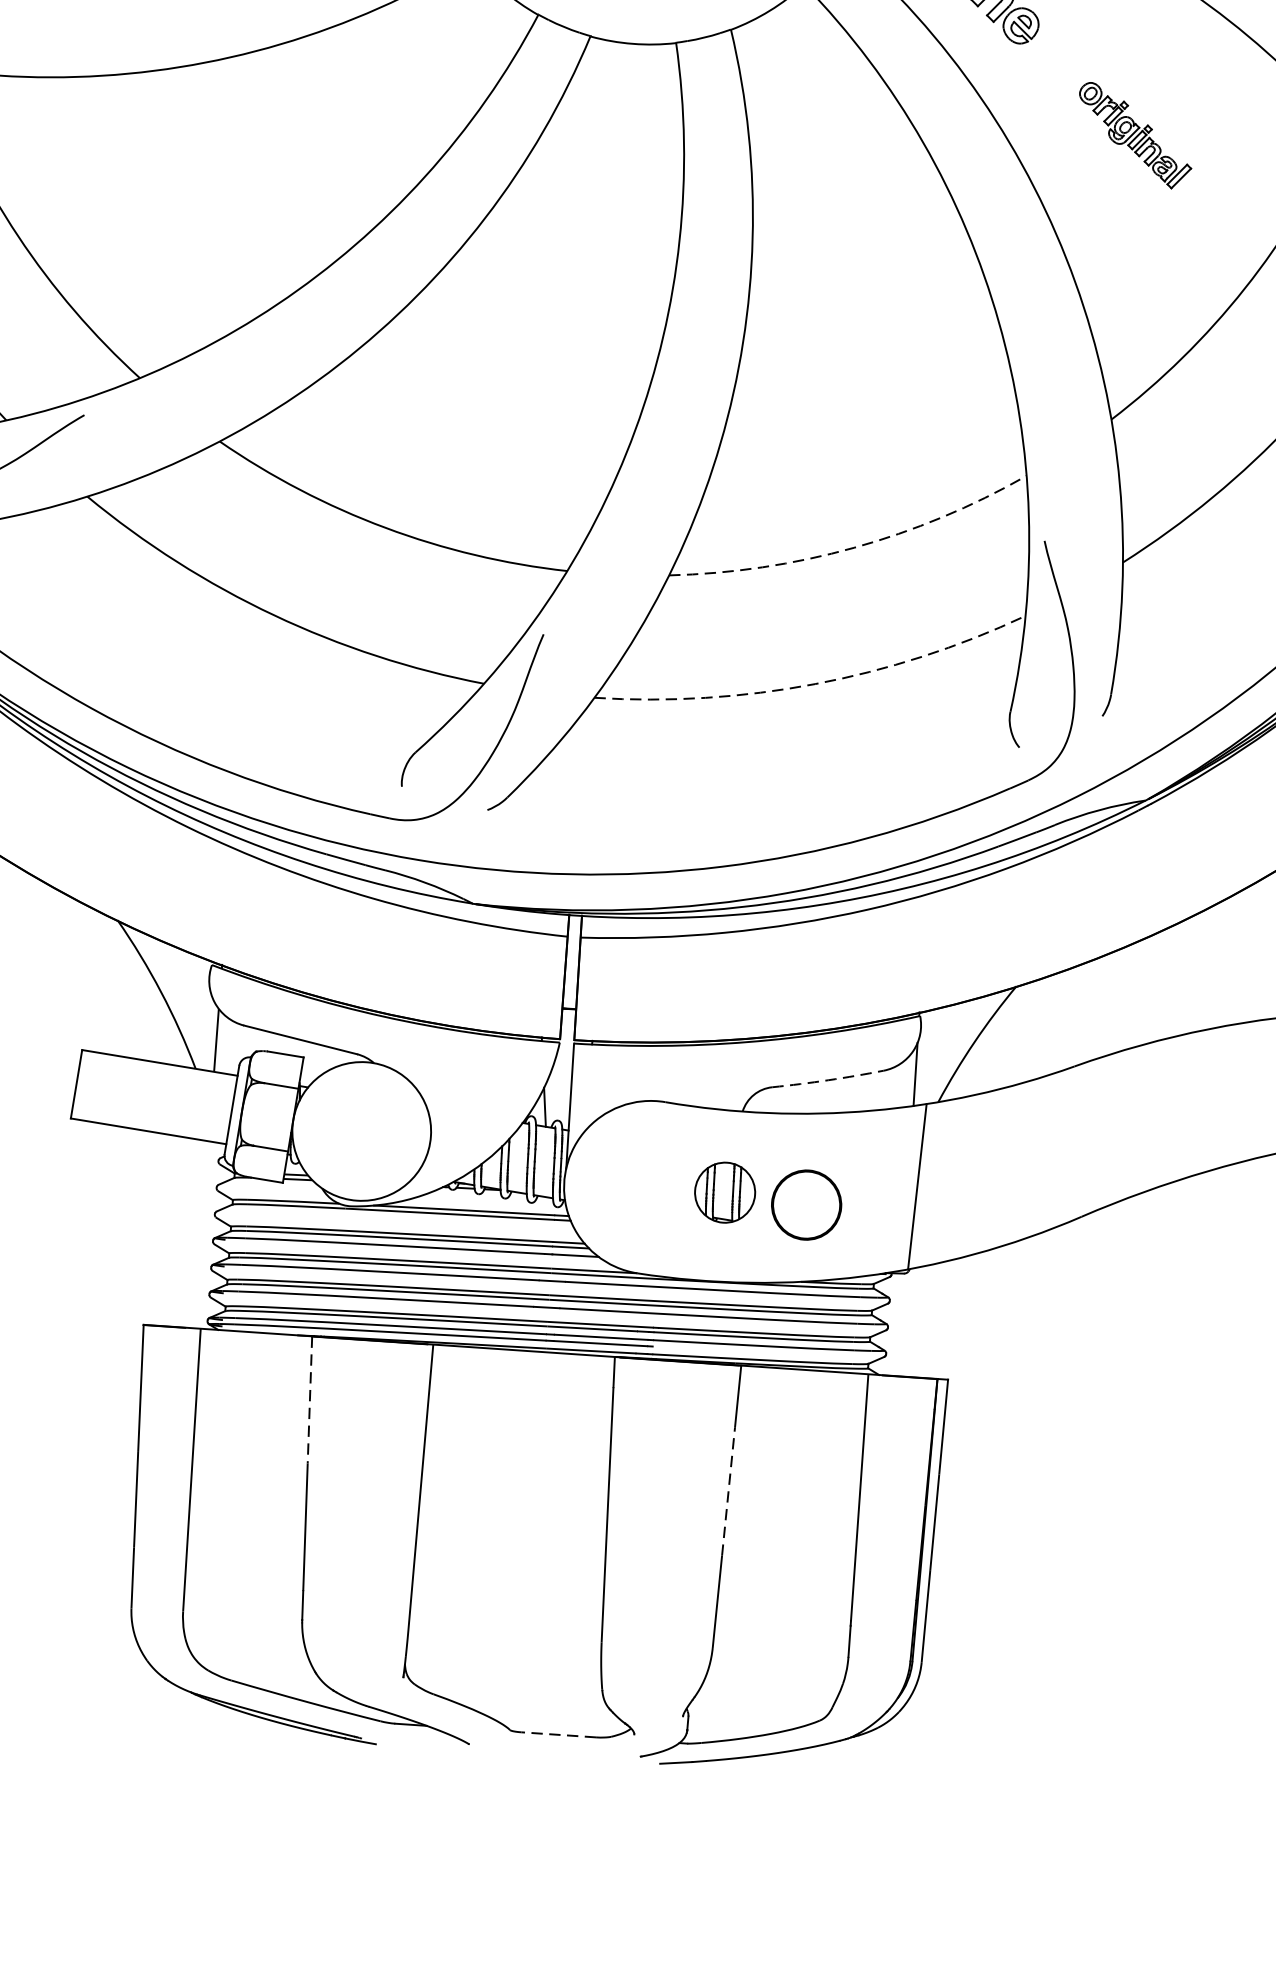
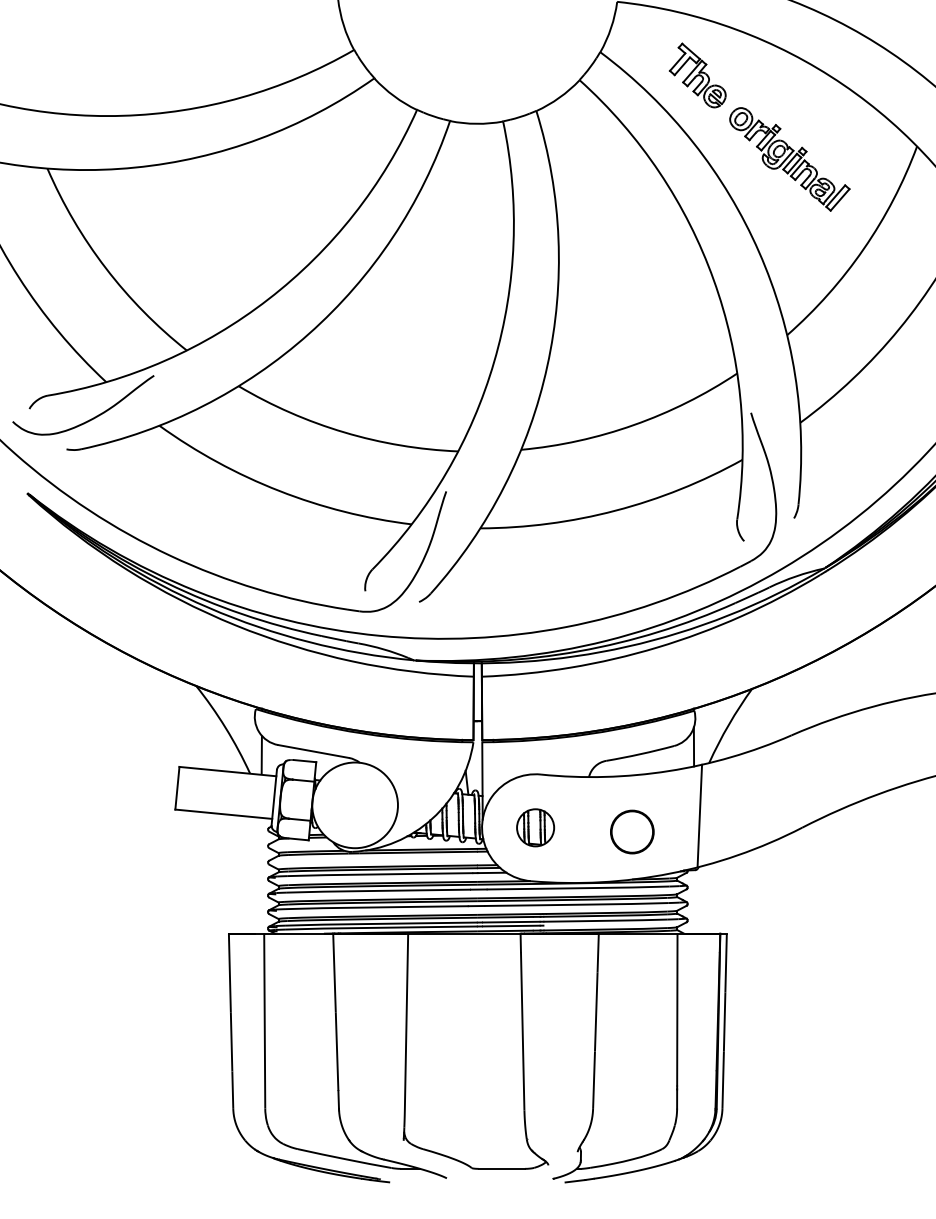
part: (1134, 135) -> (789, 159), size x1.67
arc: (853, 548) -> (633, 425), dashed -> solid
arc: (814, 683) -> (615, 510), dashed -> solid
arc: (828, 1080) -> (640, 754), dashed -> solid
part: (724, 1192) -> (535, 827), moved
line: (309, 1399) -> (334, 972), dashed -> solid
line: (728, 1492) -> (596, 1012), dashed -> solid
line: (558, 1734) -> (501, 1168), dashed -> solid

